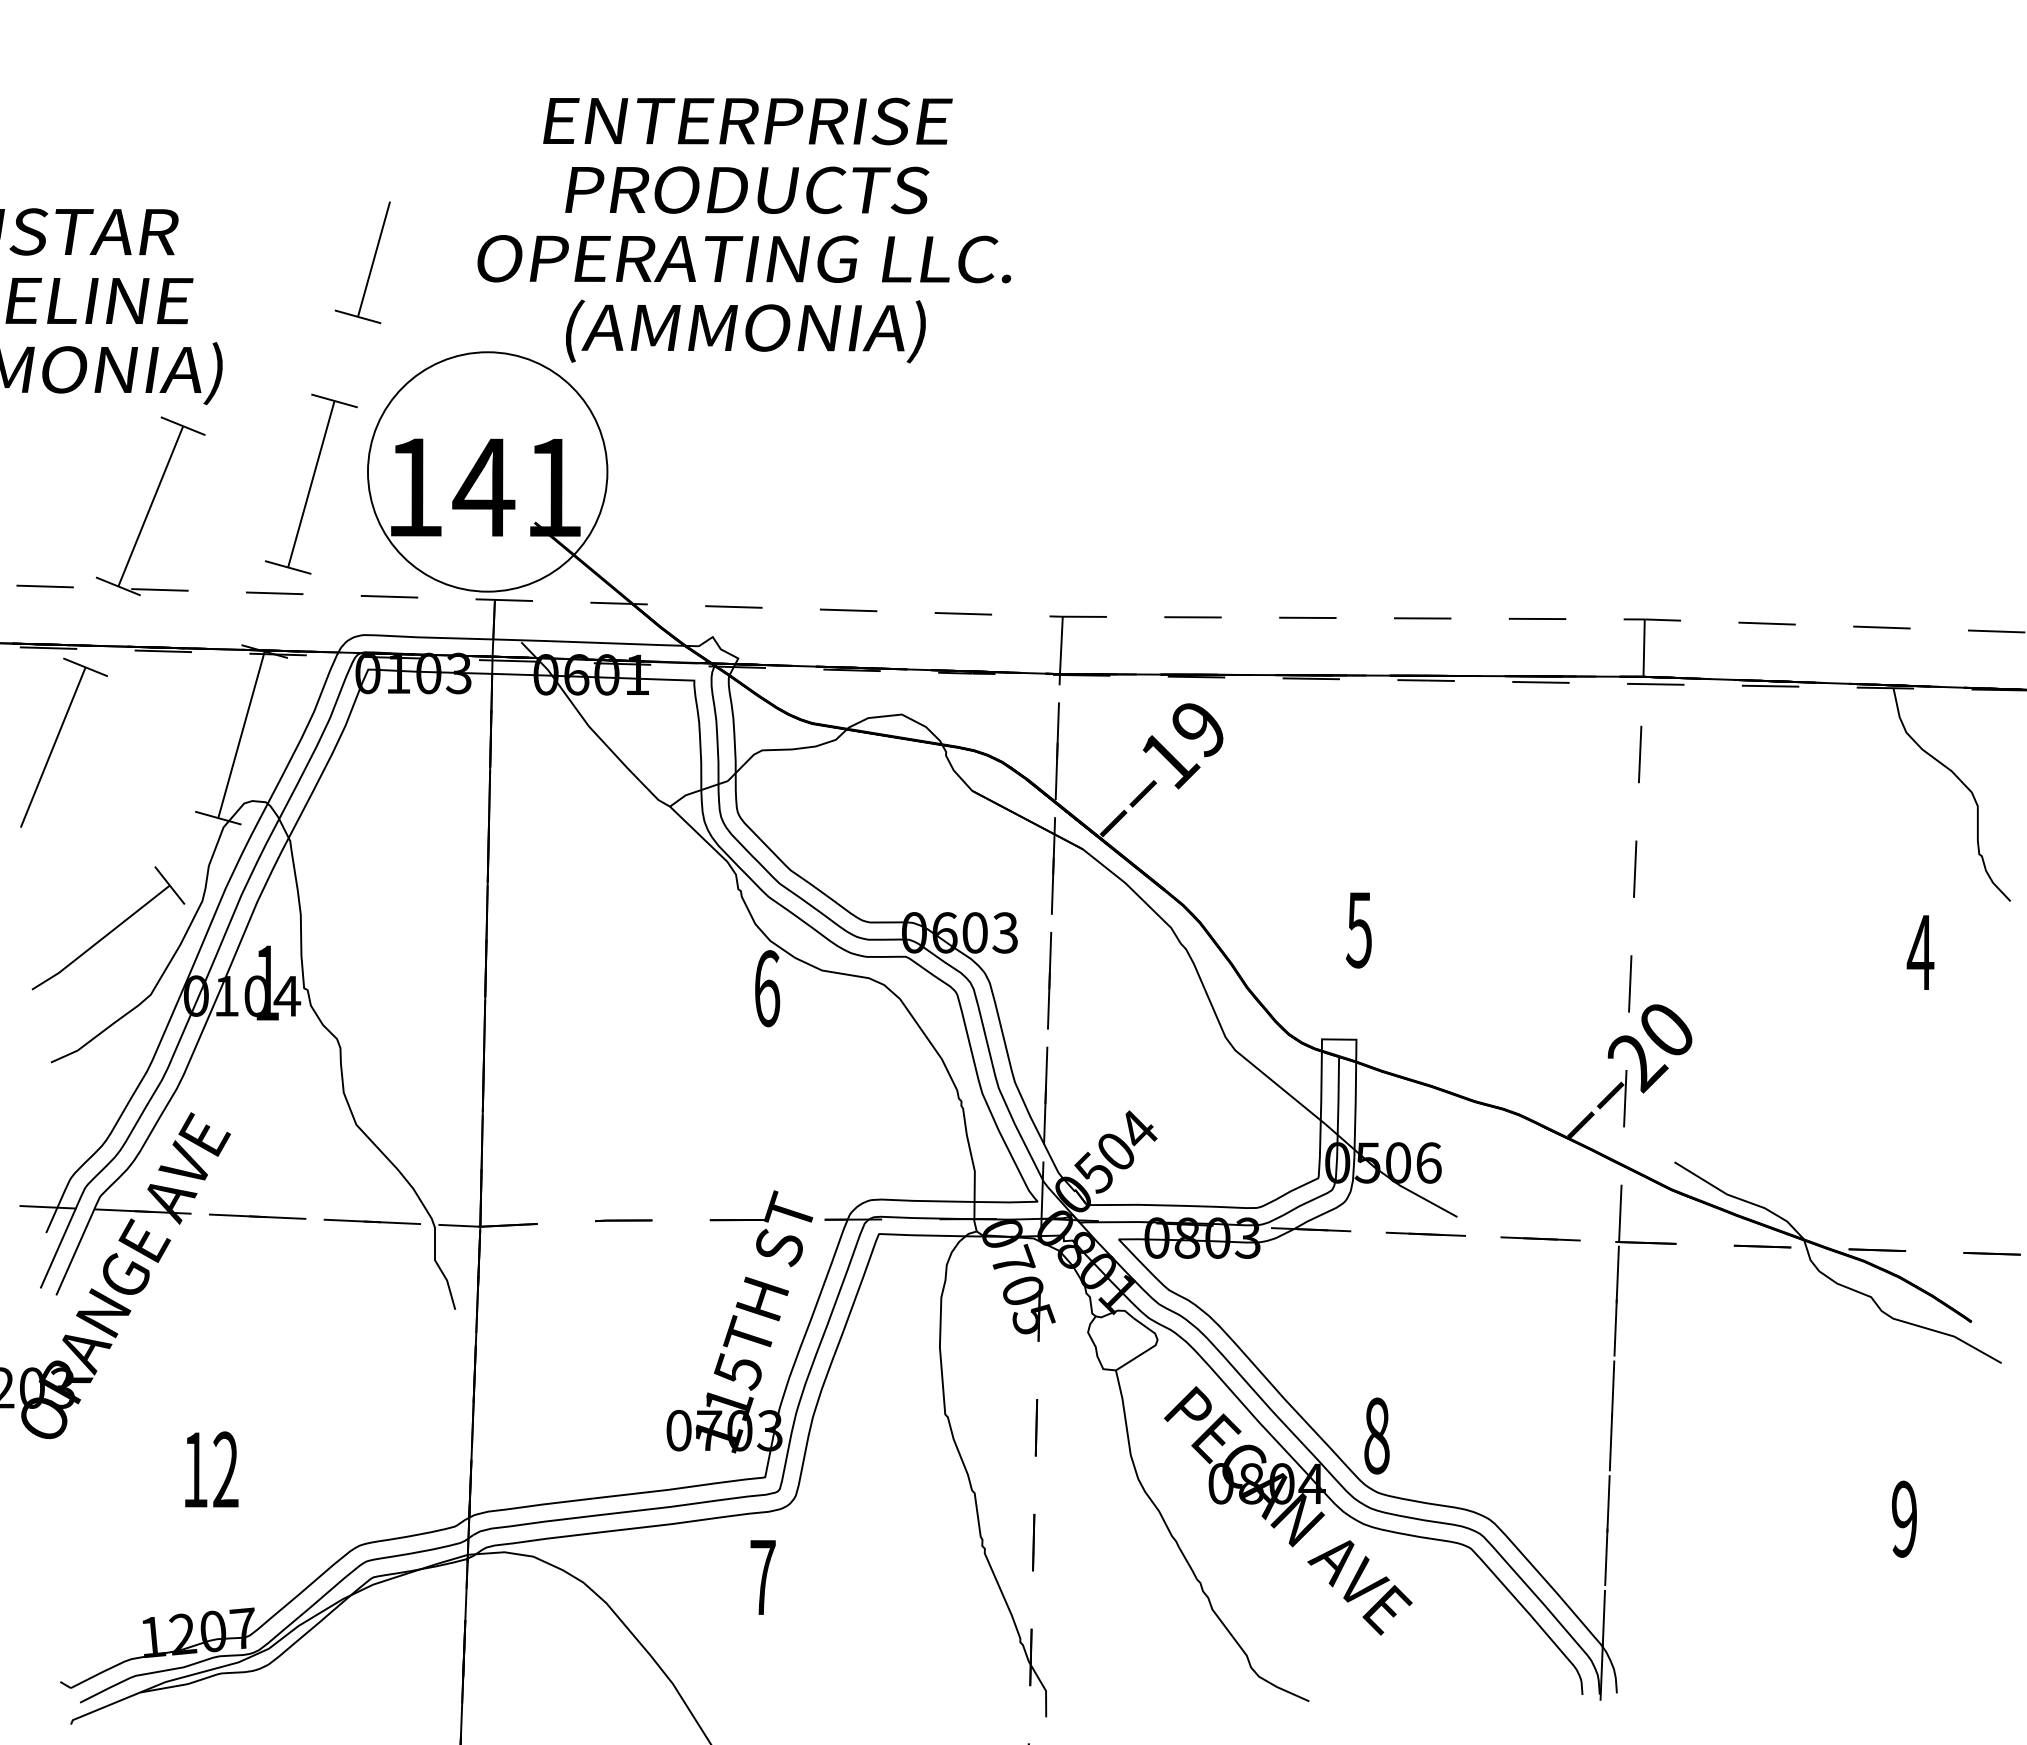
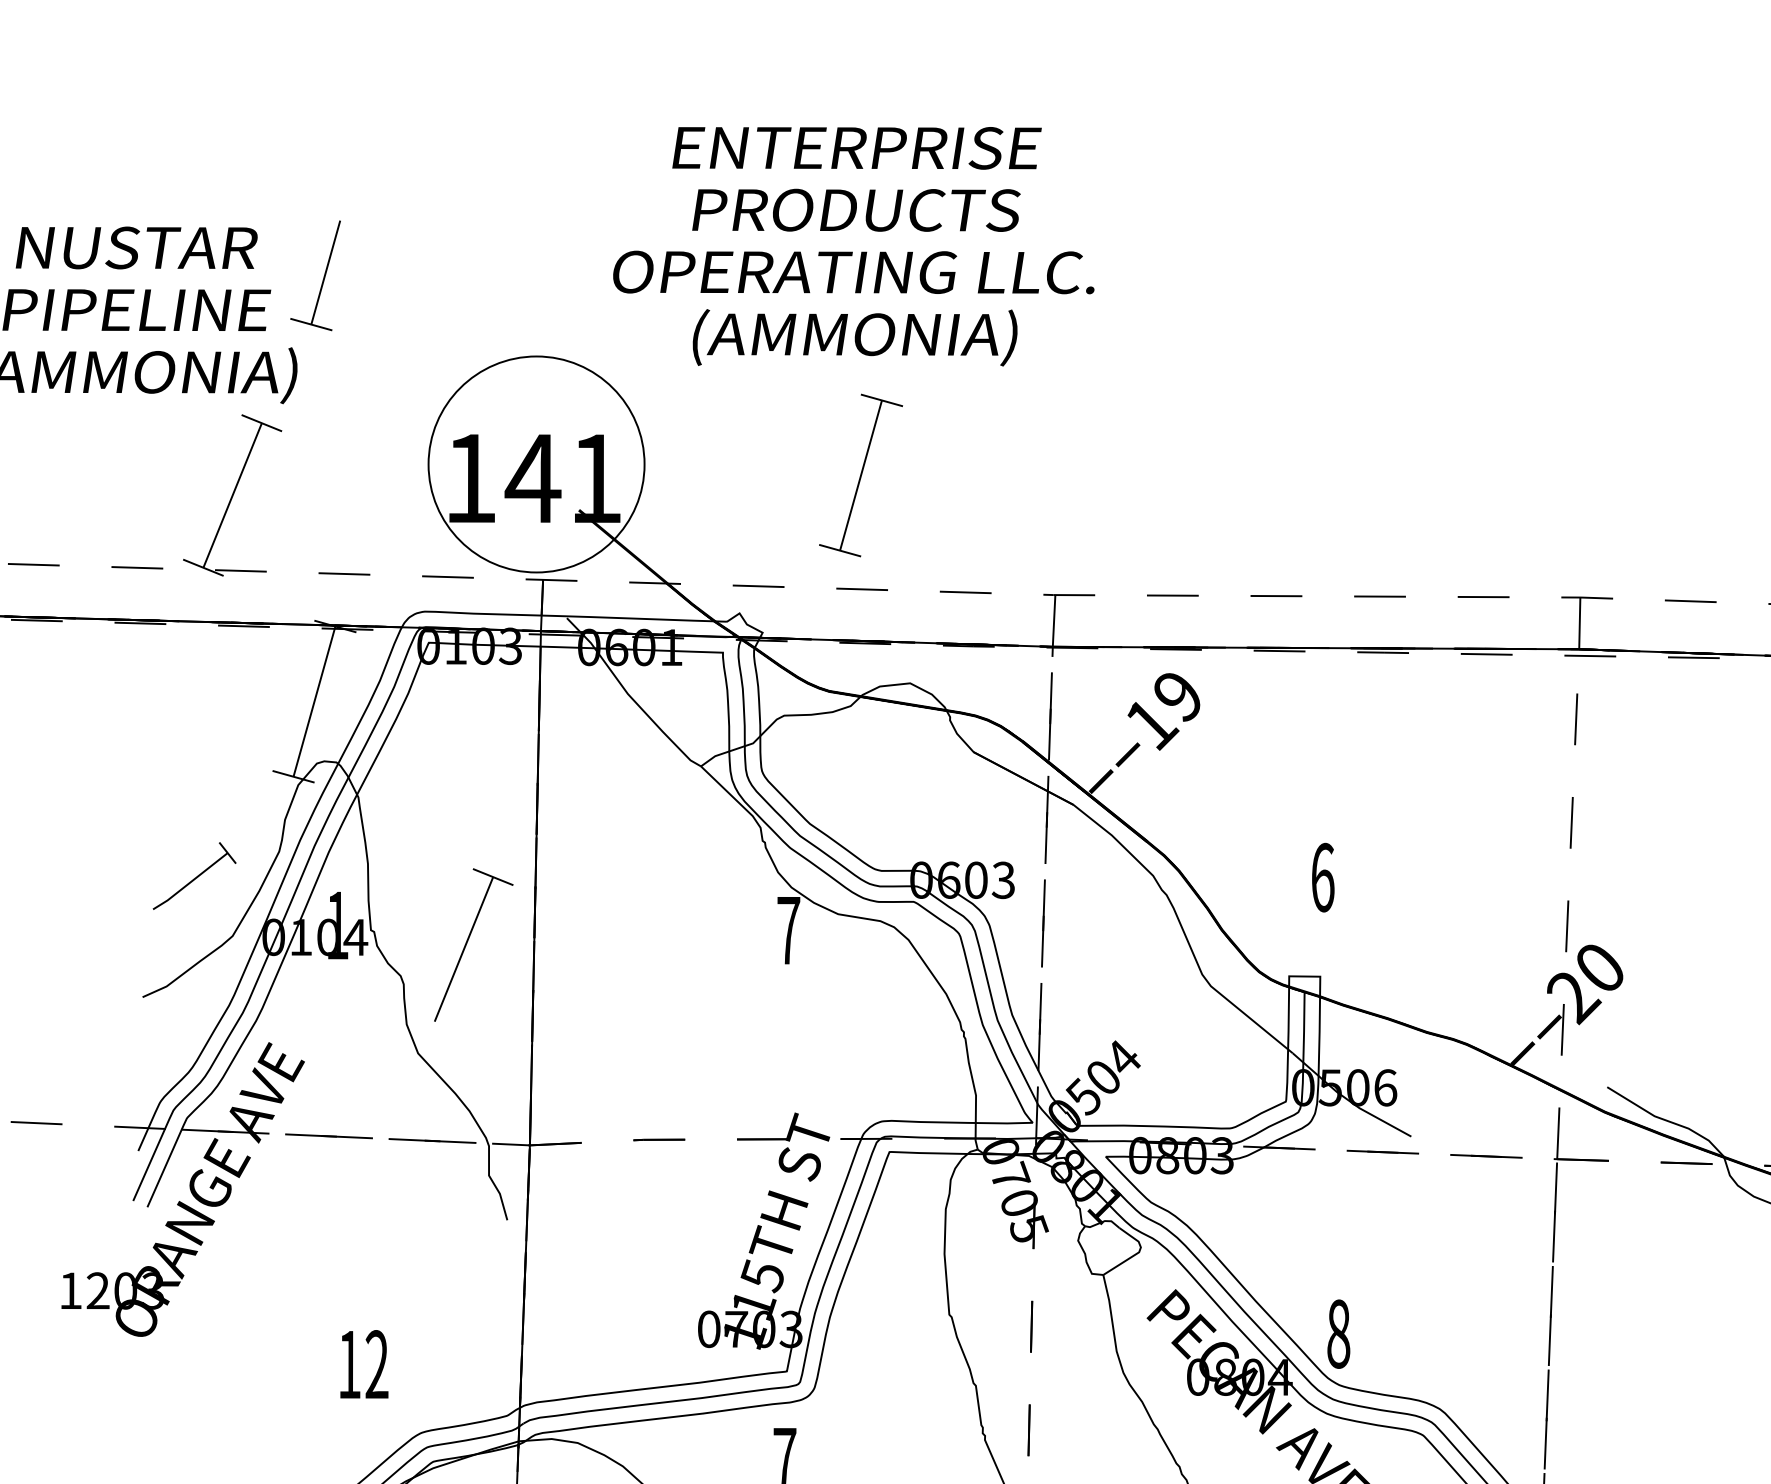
text: (744, 230) -> (853, 246), moved
part: (371, 263) -> (323, 276), moved
part: (311, 483) -> (861, 474), moved
part: (57, 739) -> (467, 942), moved
part: (108, 928) -> (194, 876), size x0.6
text: (1358, 929) -> (1322, 877), 5 -> 6
text: (767, 988) -> (788, 930), 6 -> 7
text: (211, 1469) -> (364, 1364), moved

